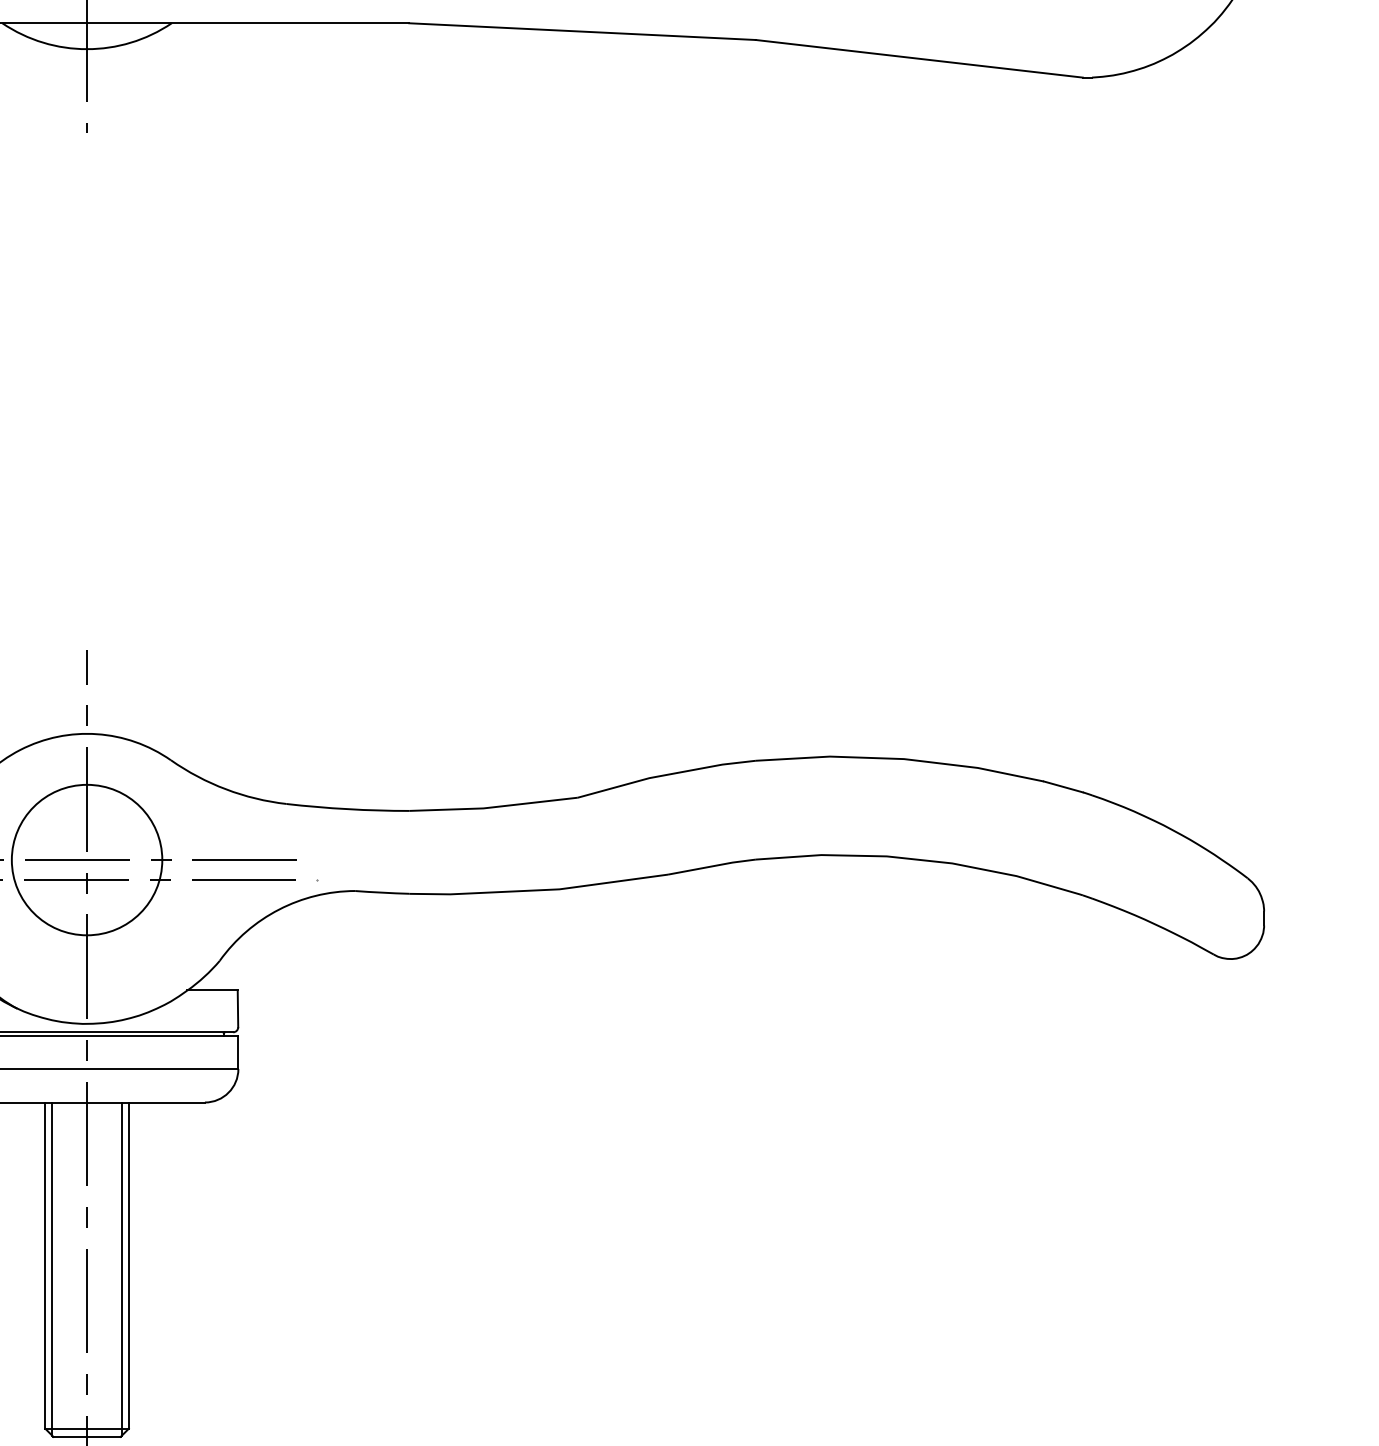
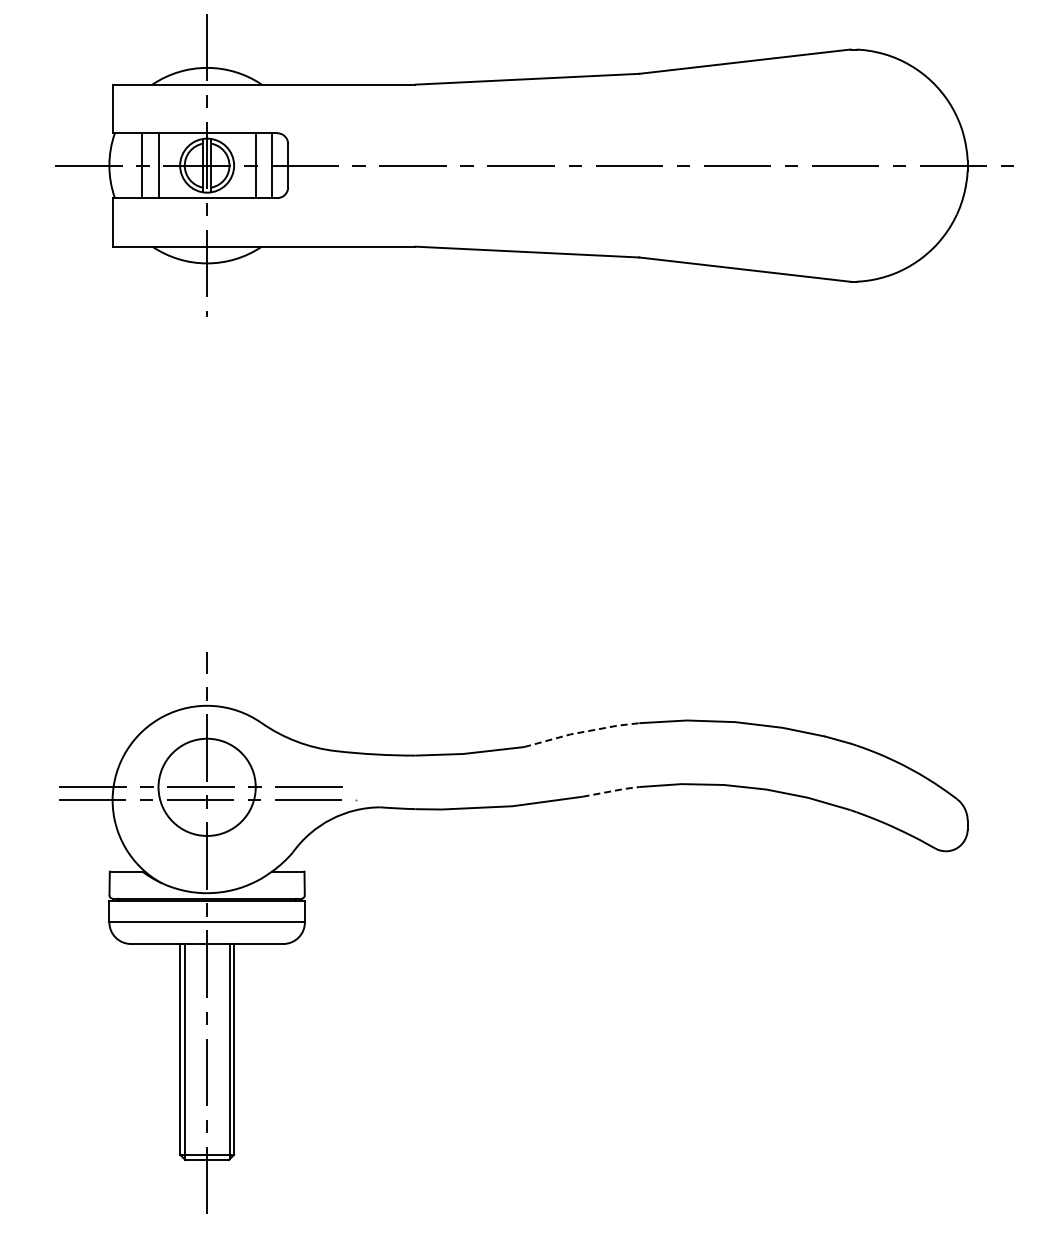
line: (668, 775) -> (582, 732), solid -> dashed
line: (712, 866) -> (611, 791), solid -> dashed

